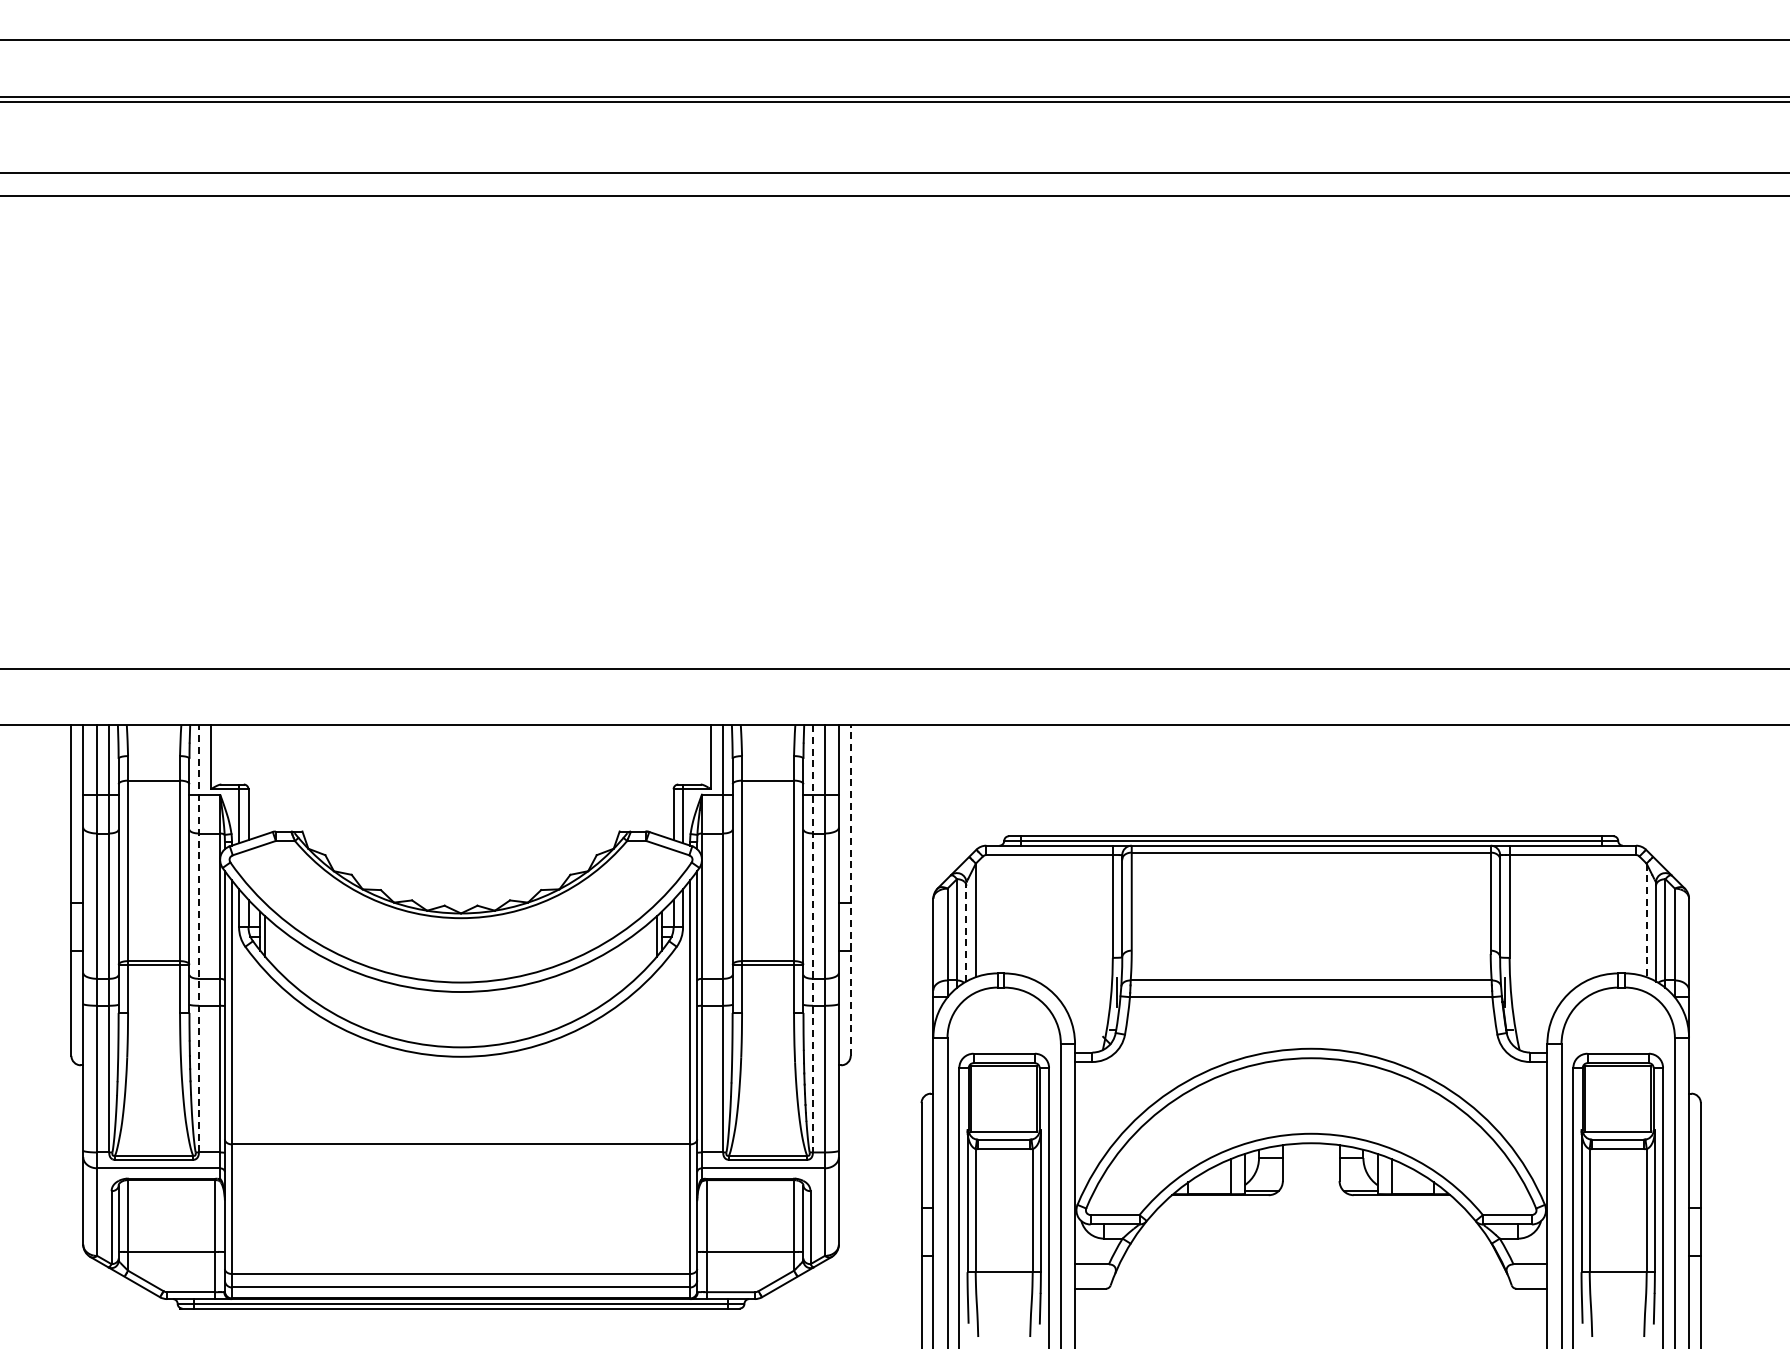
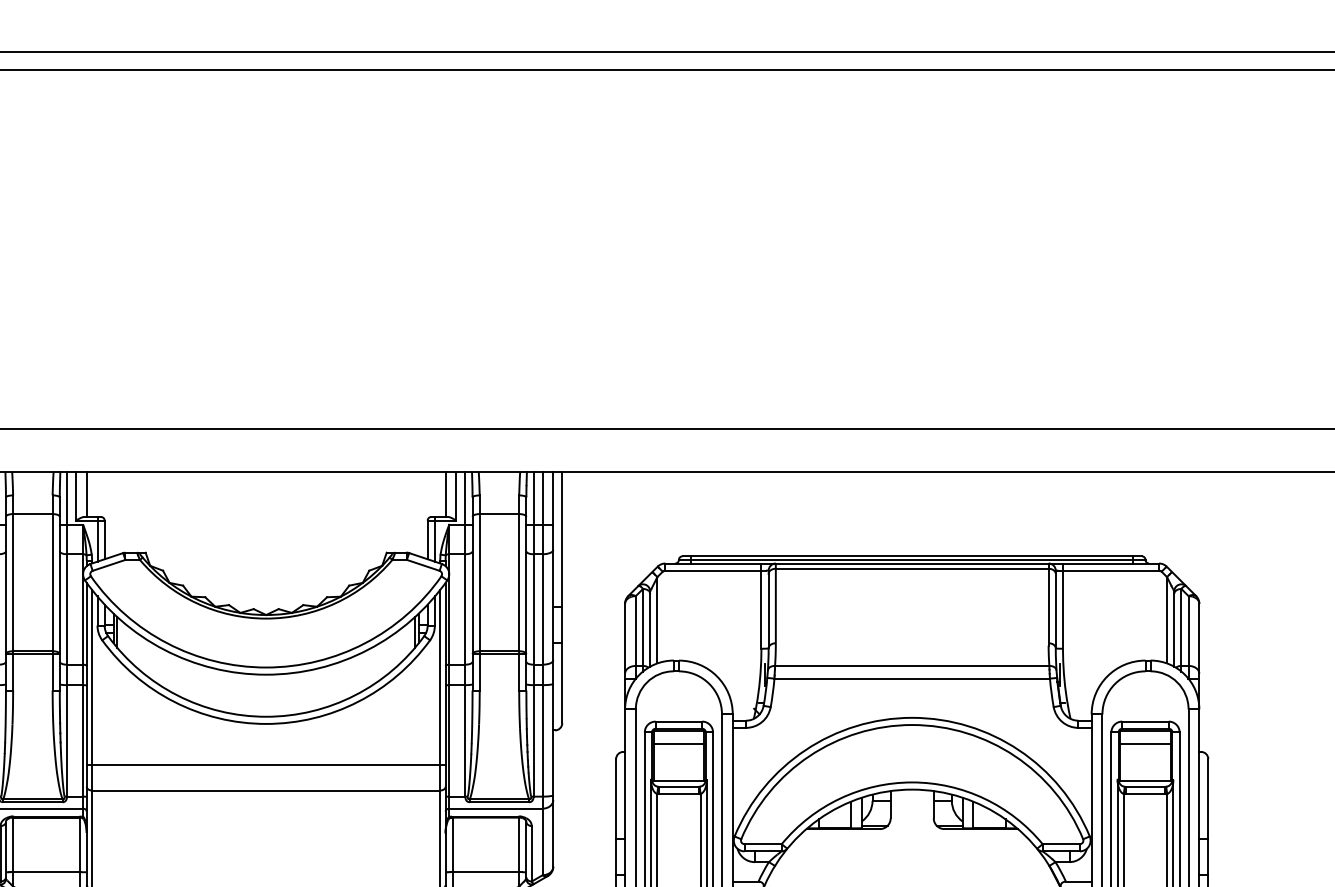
line: (224, 754) -> (86, 494), added
line: (697, 754) -> (445, 494), added
line: (850, 890) -> (562, 597), dashed -> solid
line: (1646, 920) -> (1166, 620), dashed -> solid
line: (966, 931) -> (650, 628), dashed -> solid
line: (198, 938) -> (66, 634), dashed -> solid
line: (812, 938) -> (533, 634), dashed -> solid
line: (1004, 1083) -> (679, 744), added
line: (1618, 1083) -> (1145, 744), added
line: (460, 1111) -> (265, 765), added

